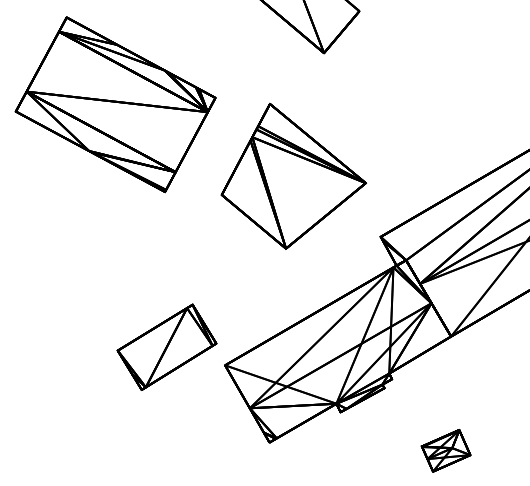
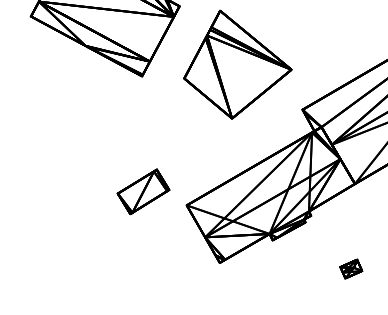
part: (166, 346) -> (143, 191), size x0.7
part: (445, 450) -> (350, 268), size x0.6

